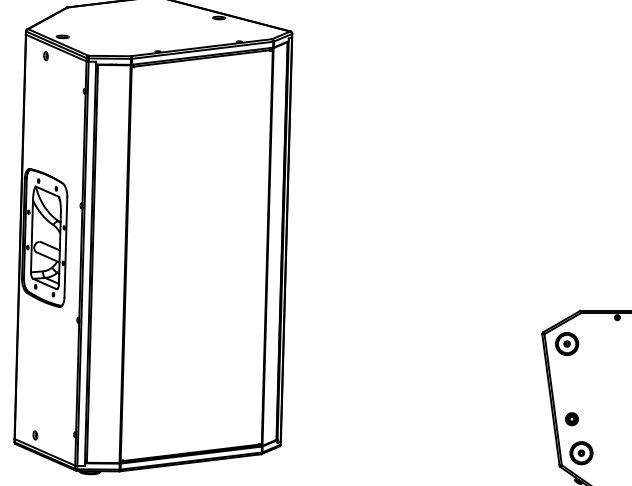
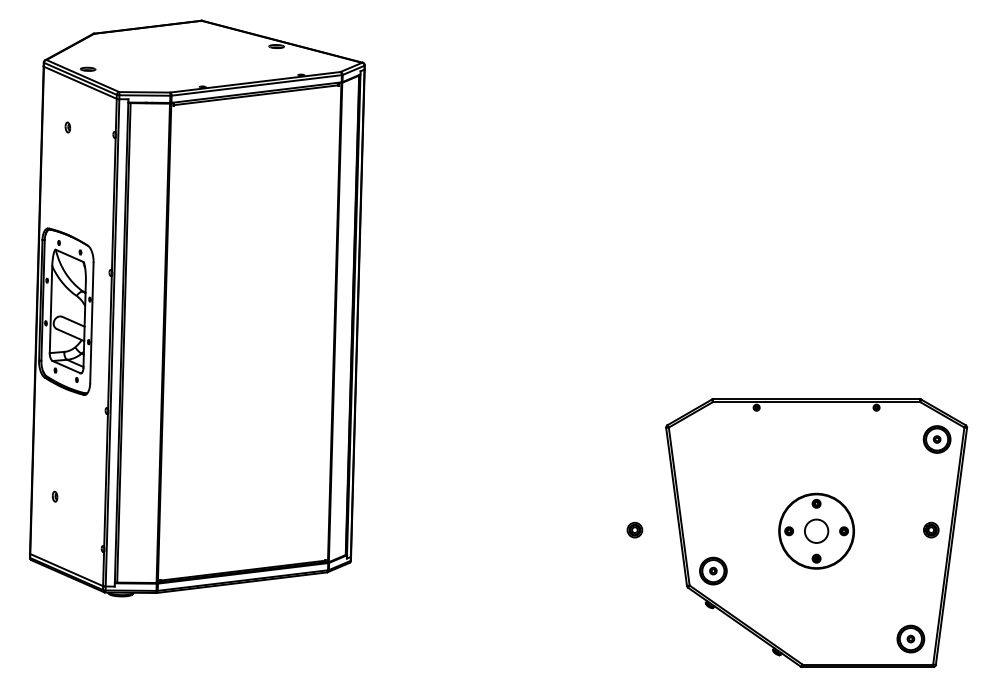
part: (45, 56) -> (67, 127), moved
part: (566, 344) -> (695, 439), removed
part: (571, 418) -> (634, 529), moved
part: (34, 435) -> (54, 496), moved

